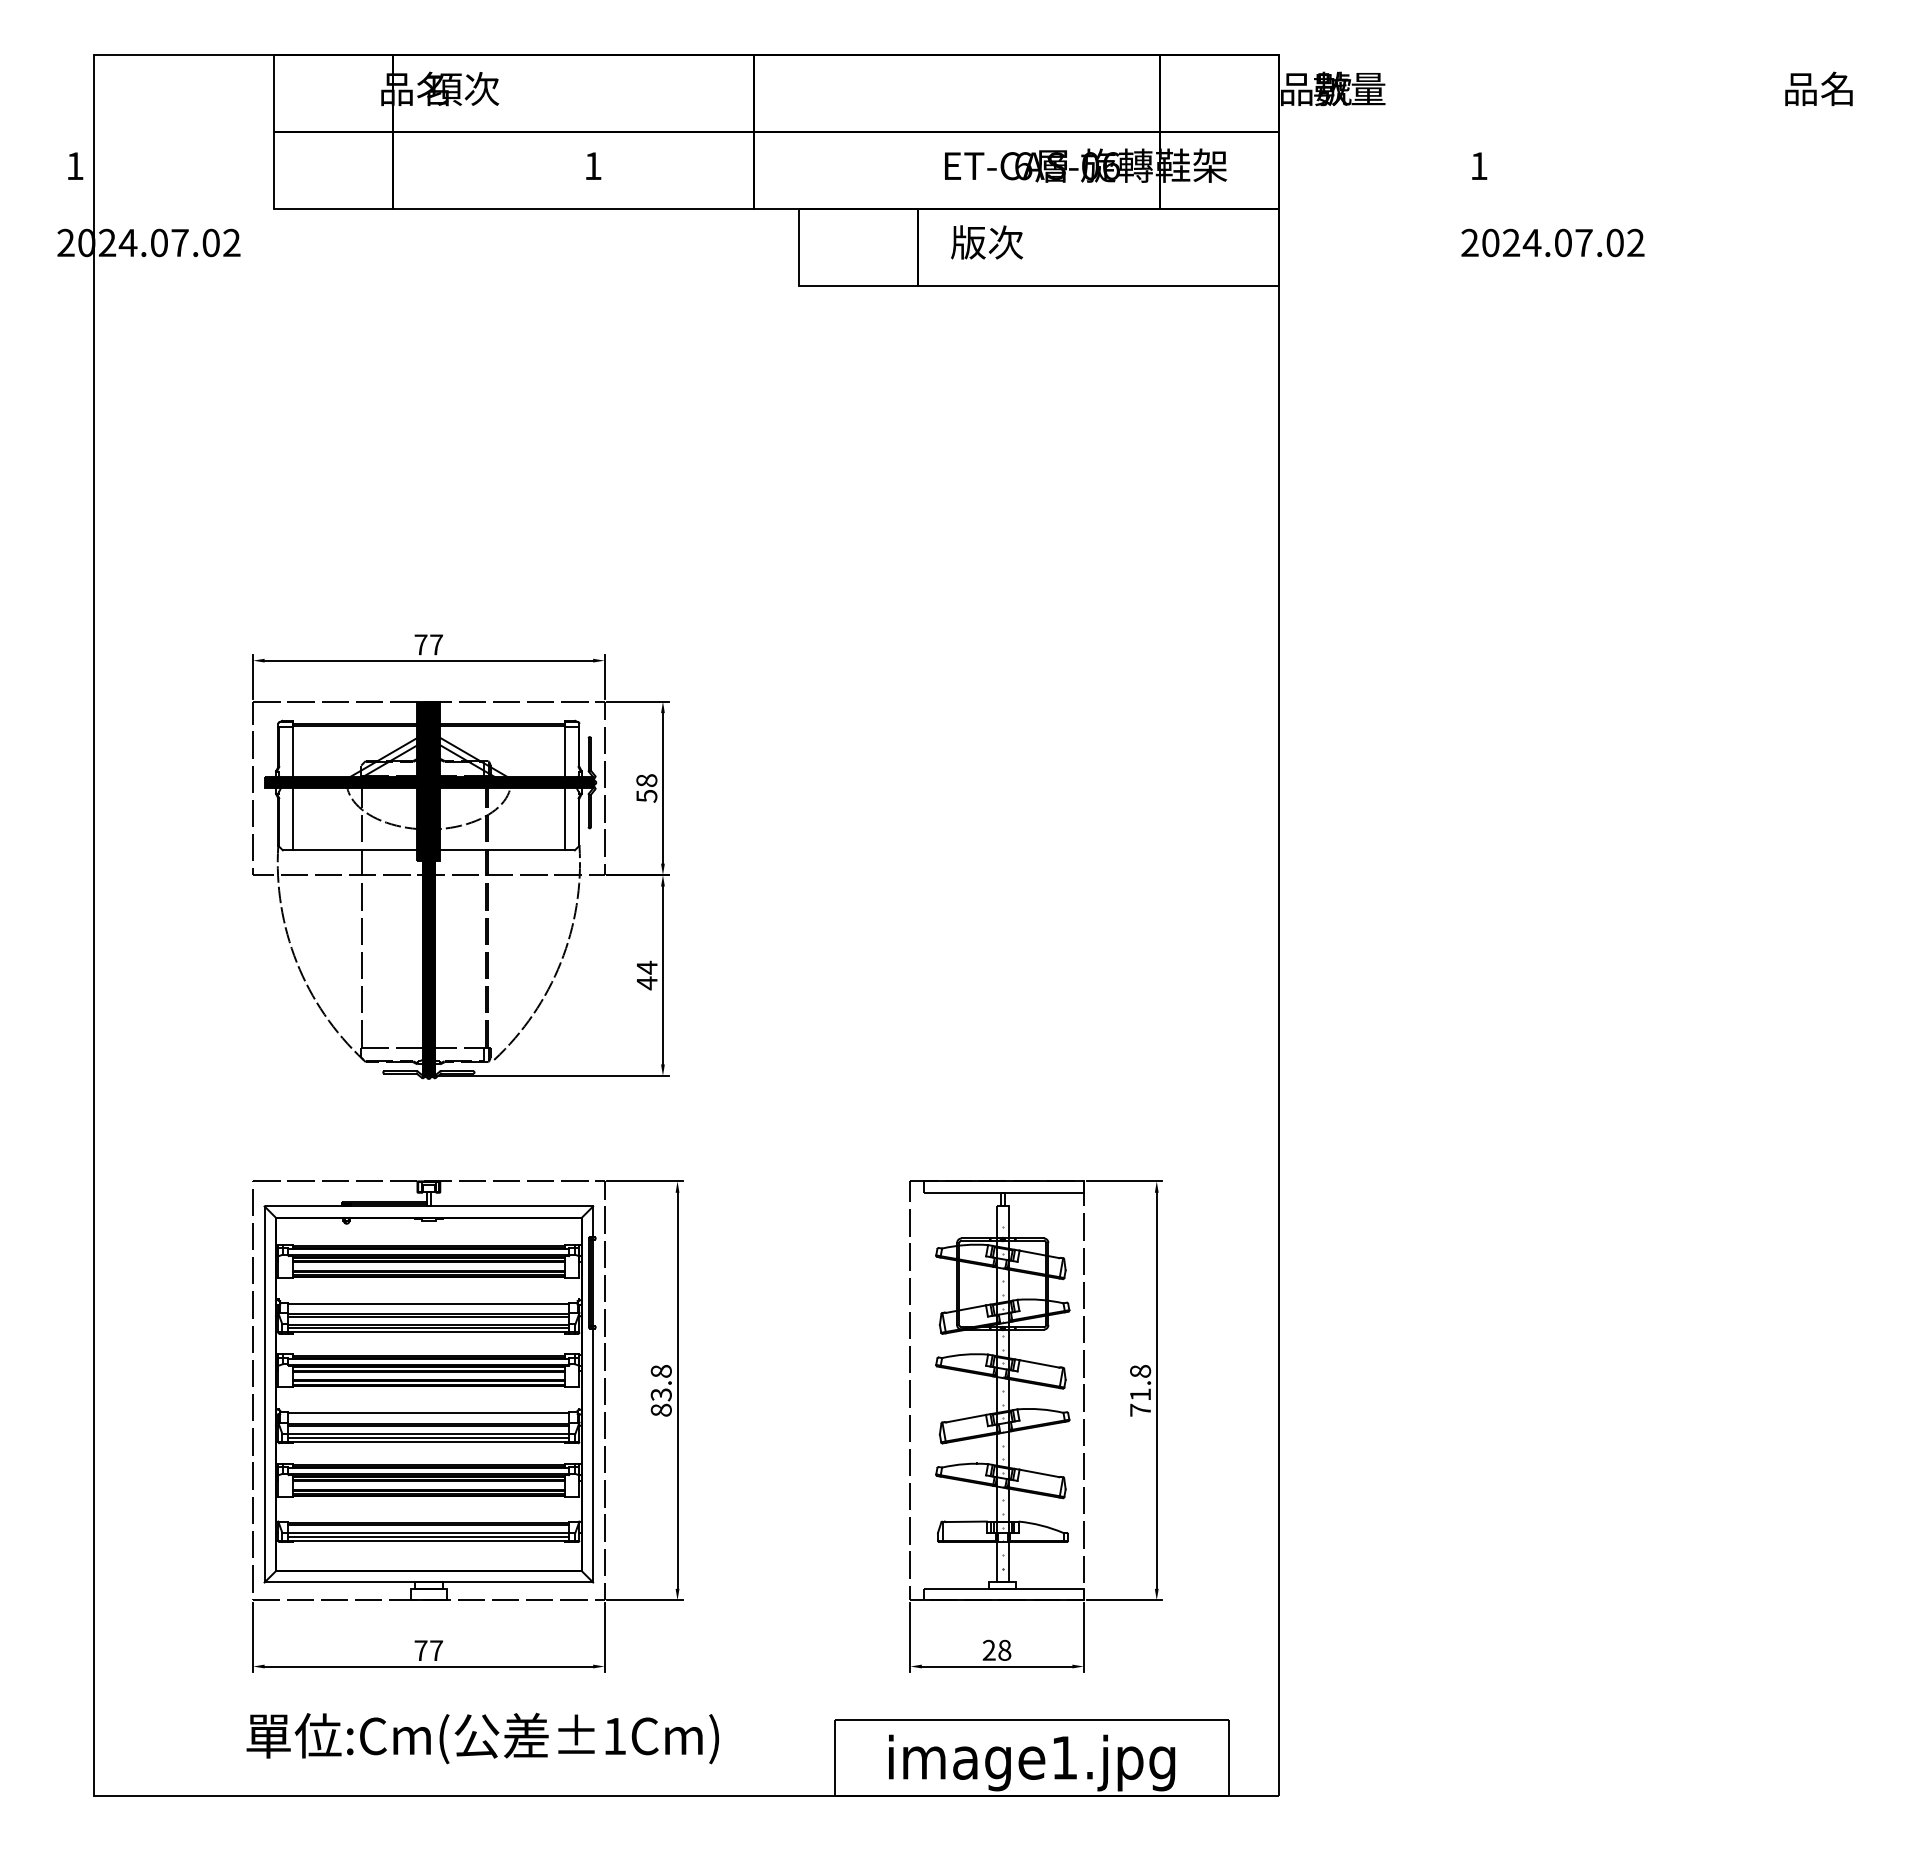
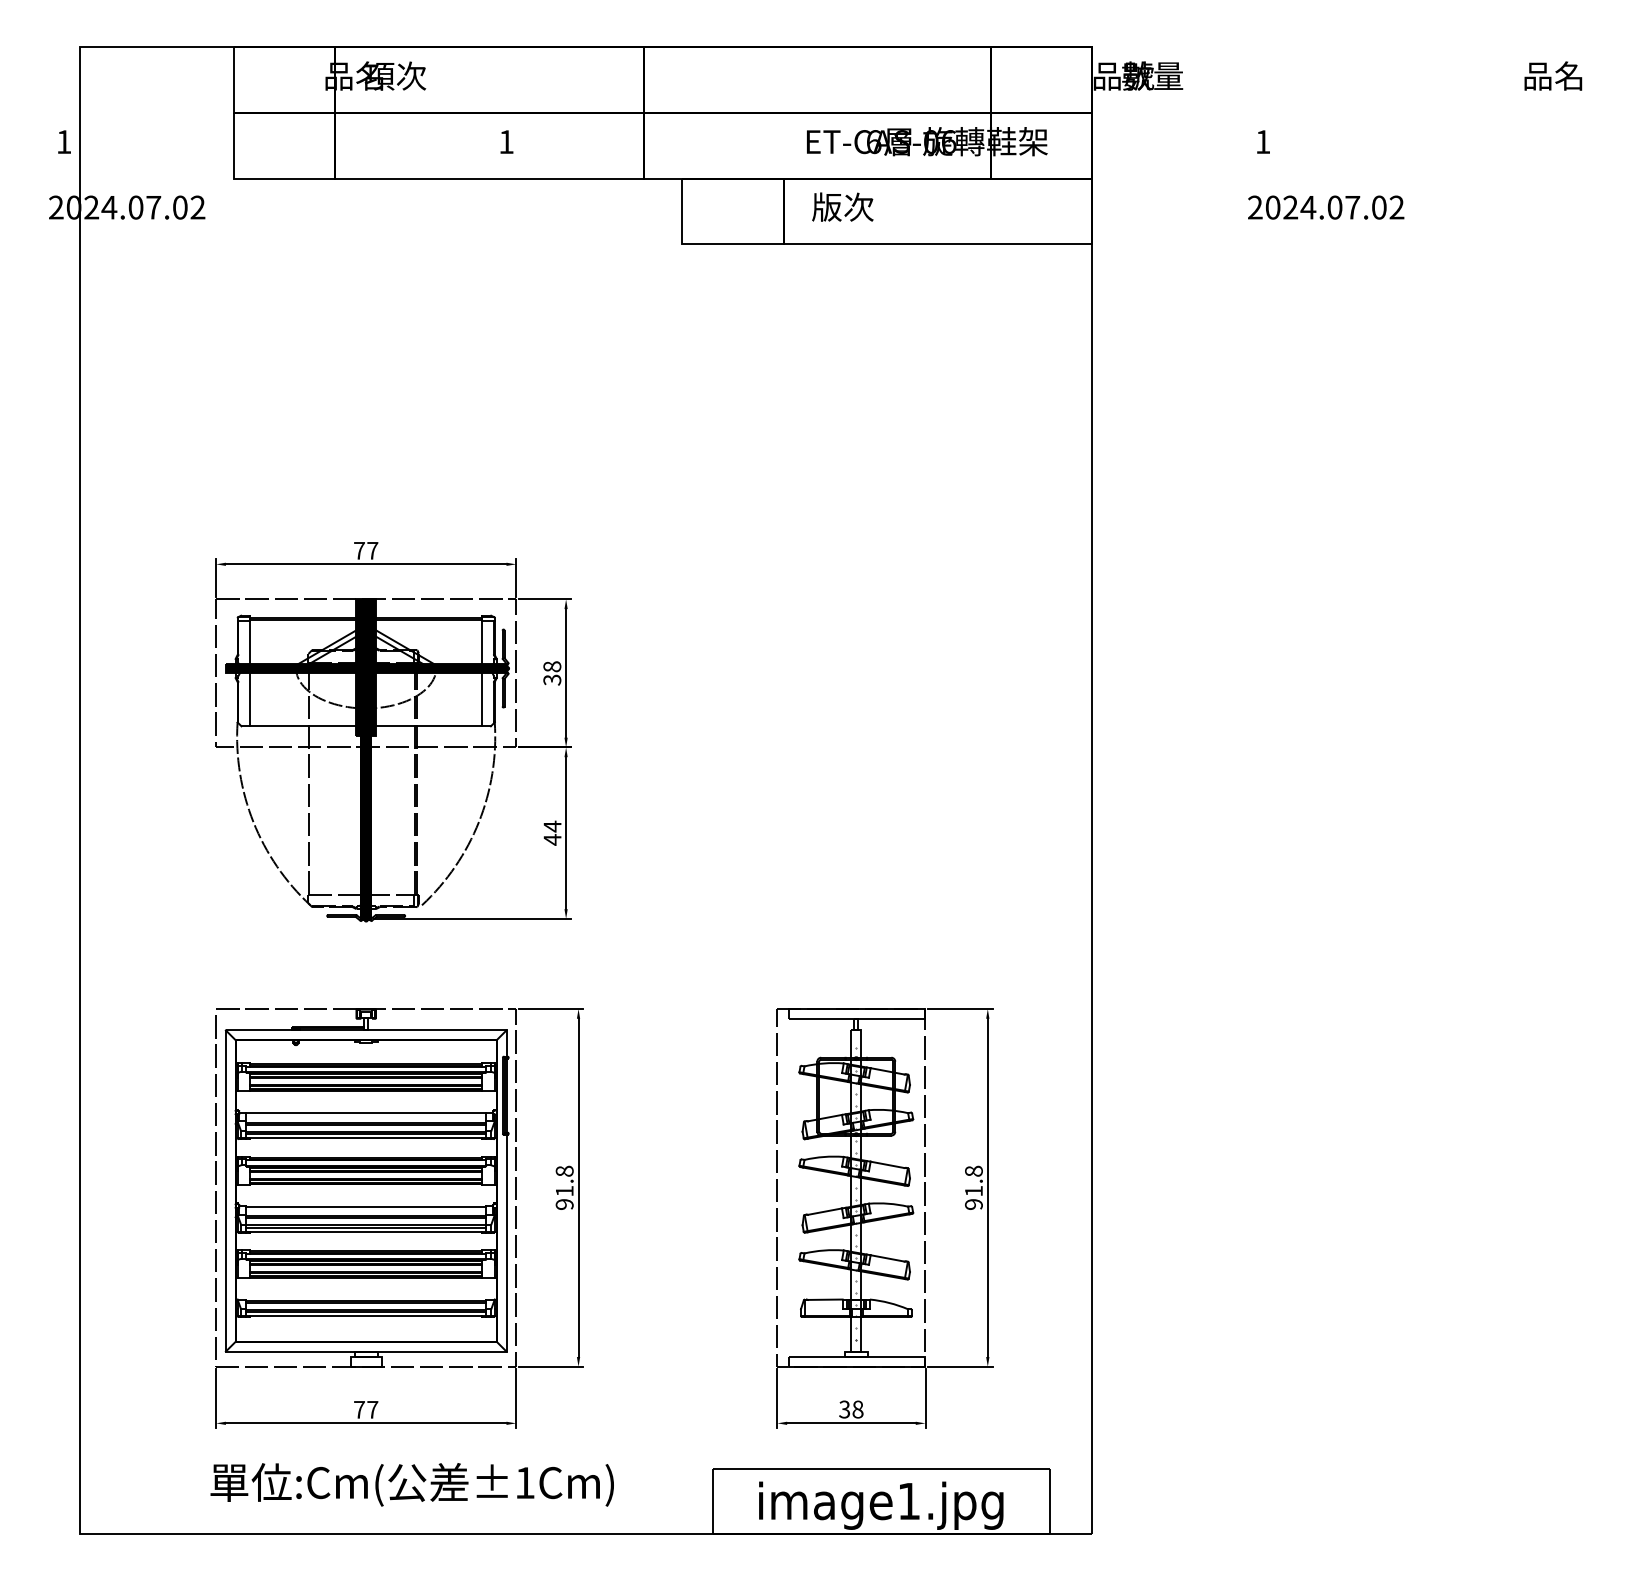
text: (646, 795) -> (552, 679), 58 -> 38
text: (660, 1402) -> (563, 1197), 83.8 -> 91.8
text: (1140, 1409) -> (973, 1203), 71.8 -> 91.8
text: (988, 1650) -> (844, 1409), 28 -> 38

